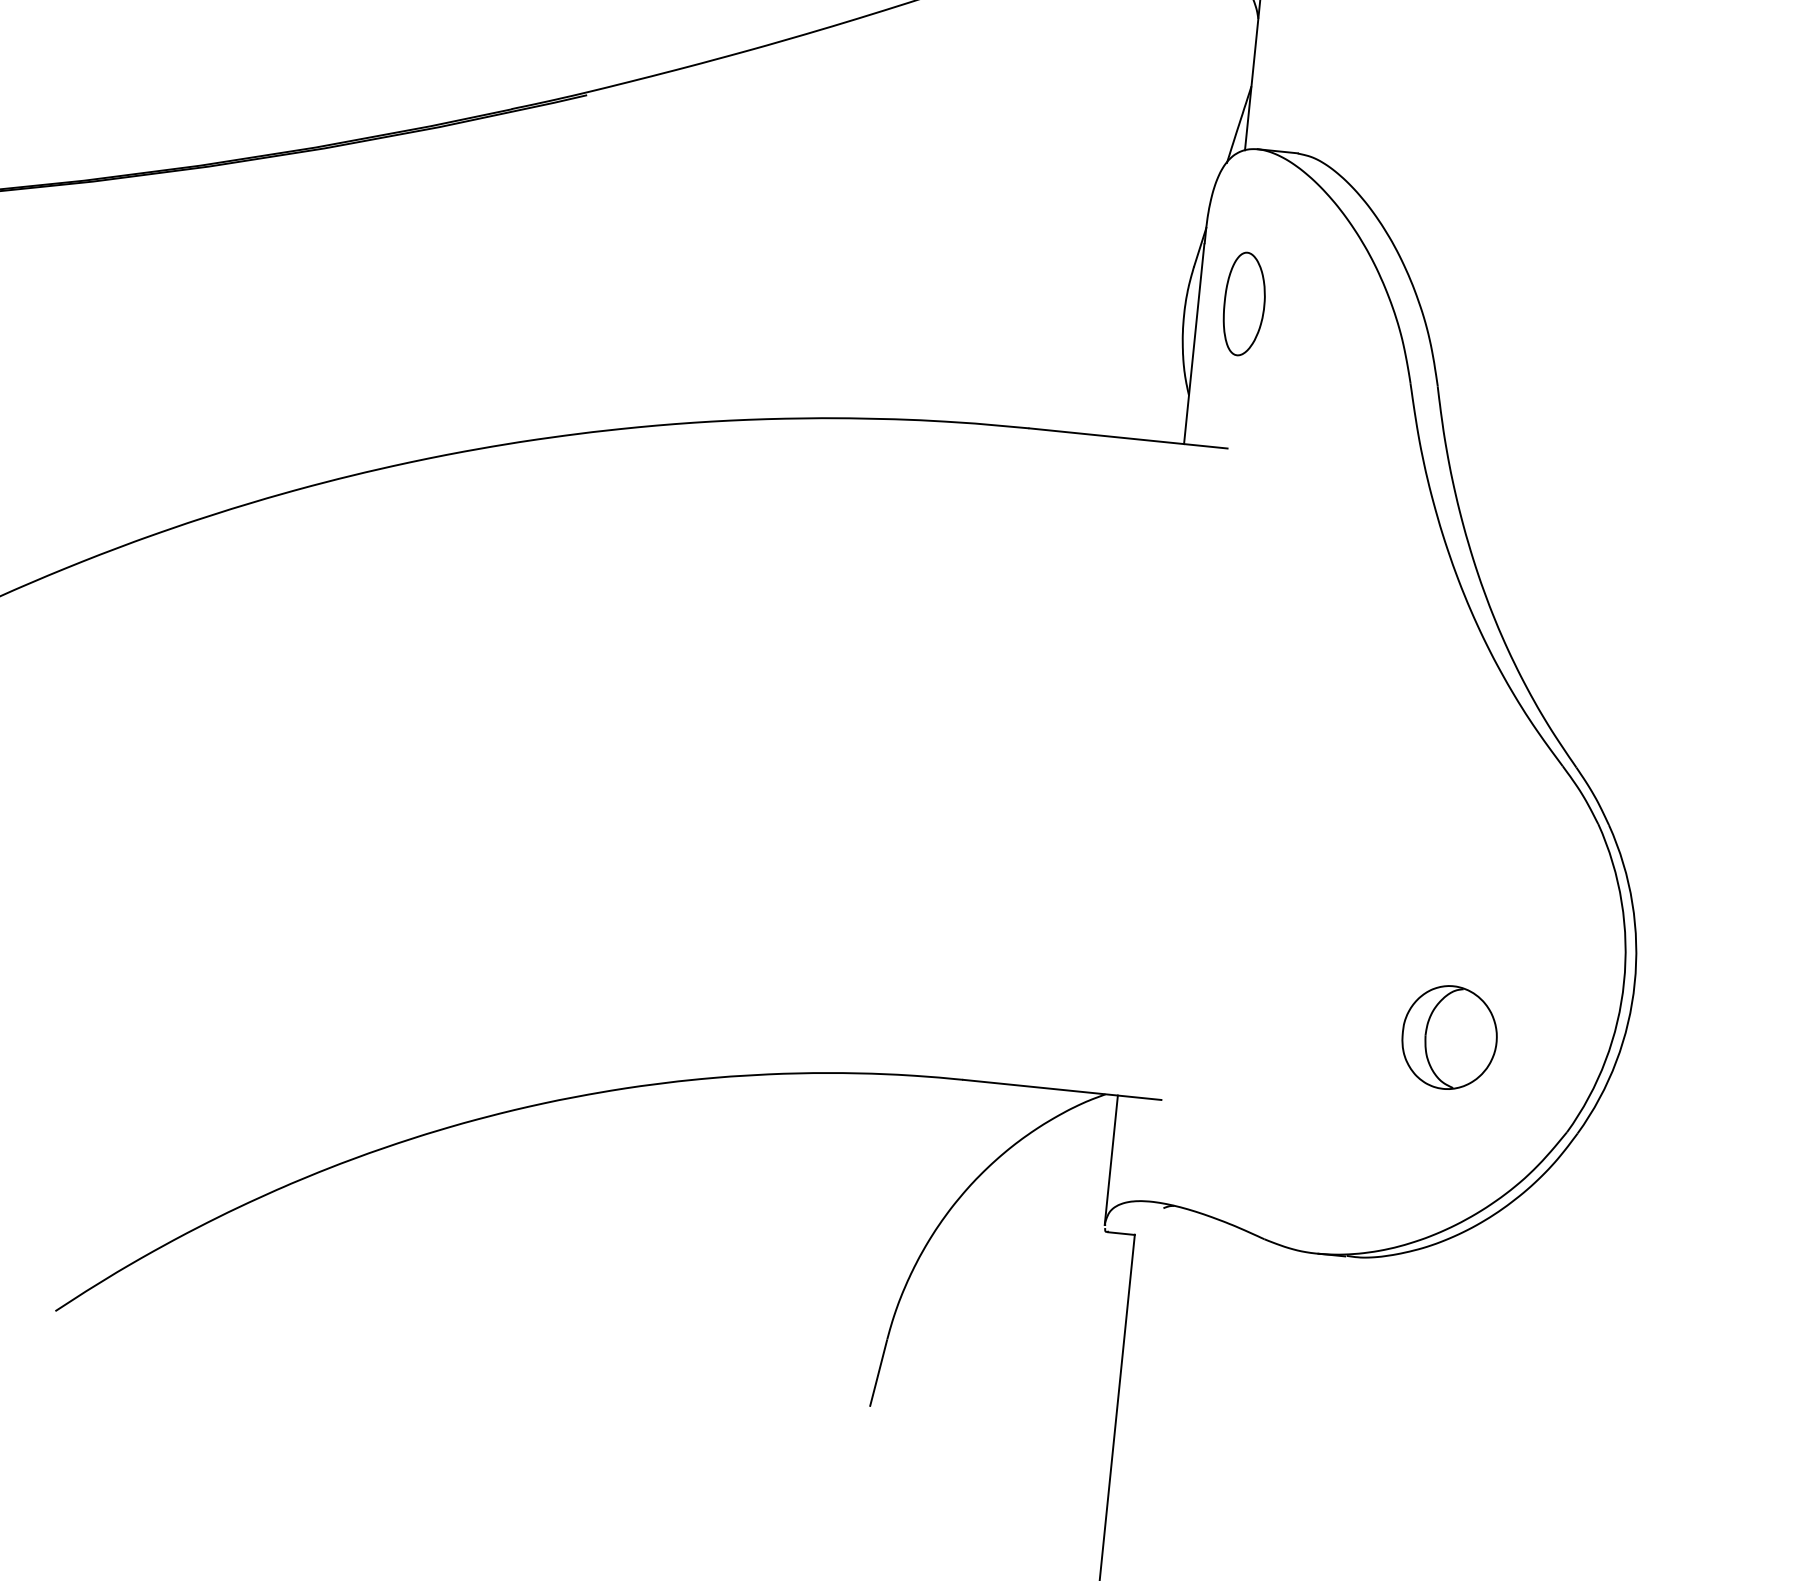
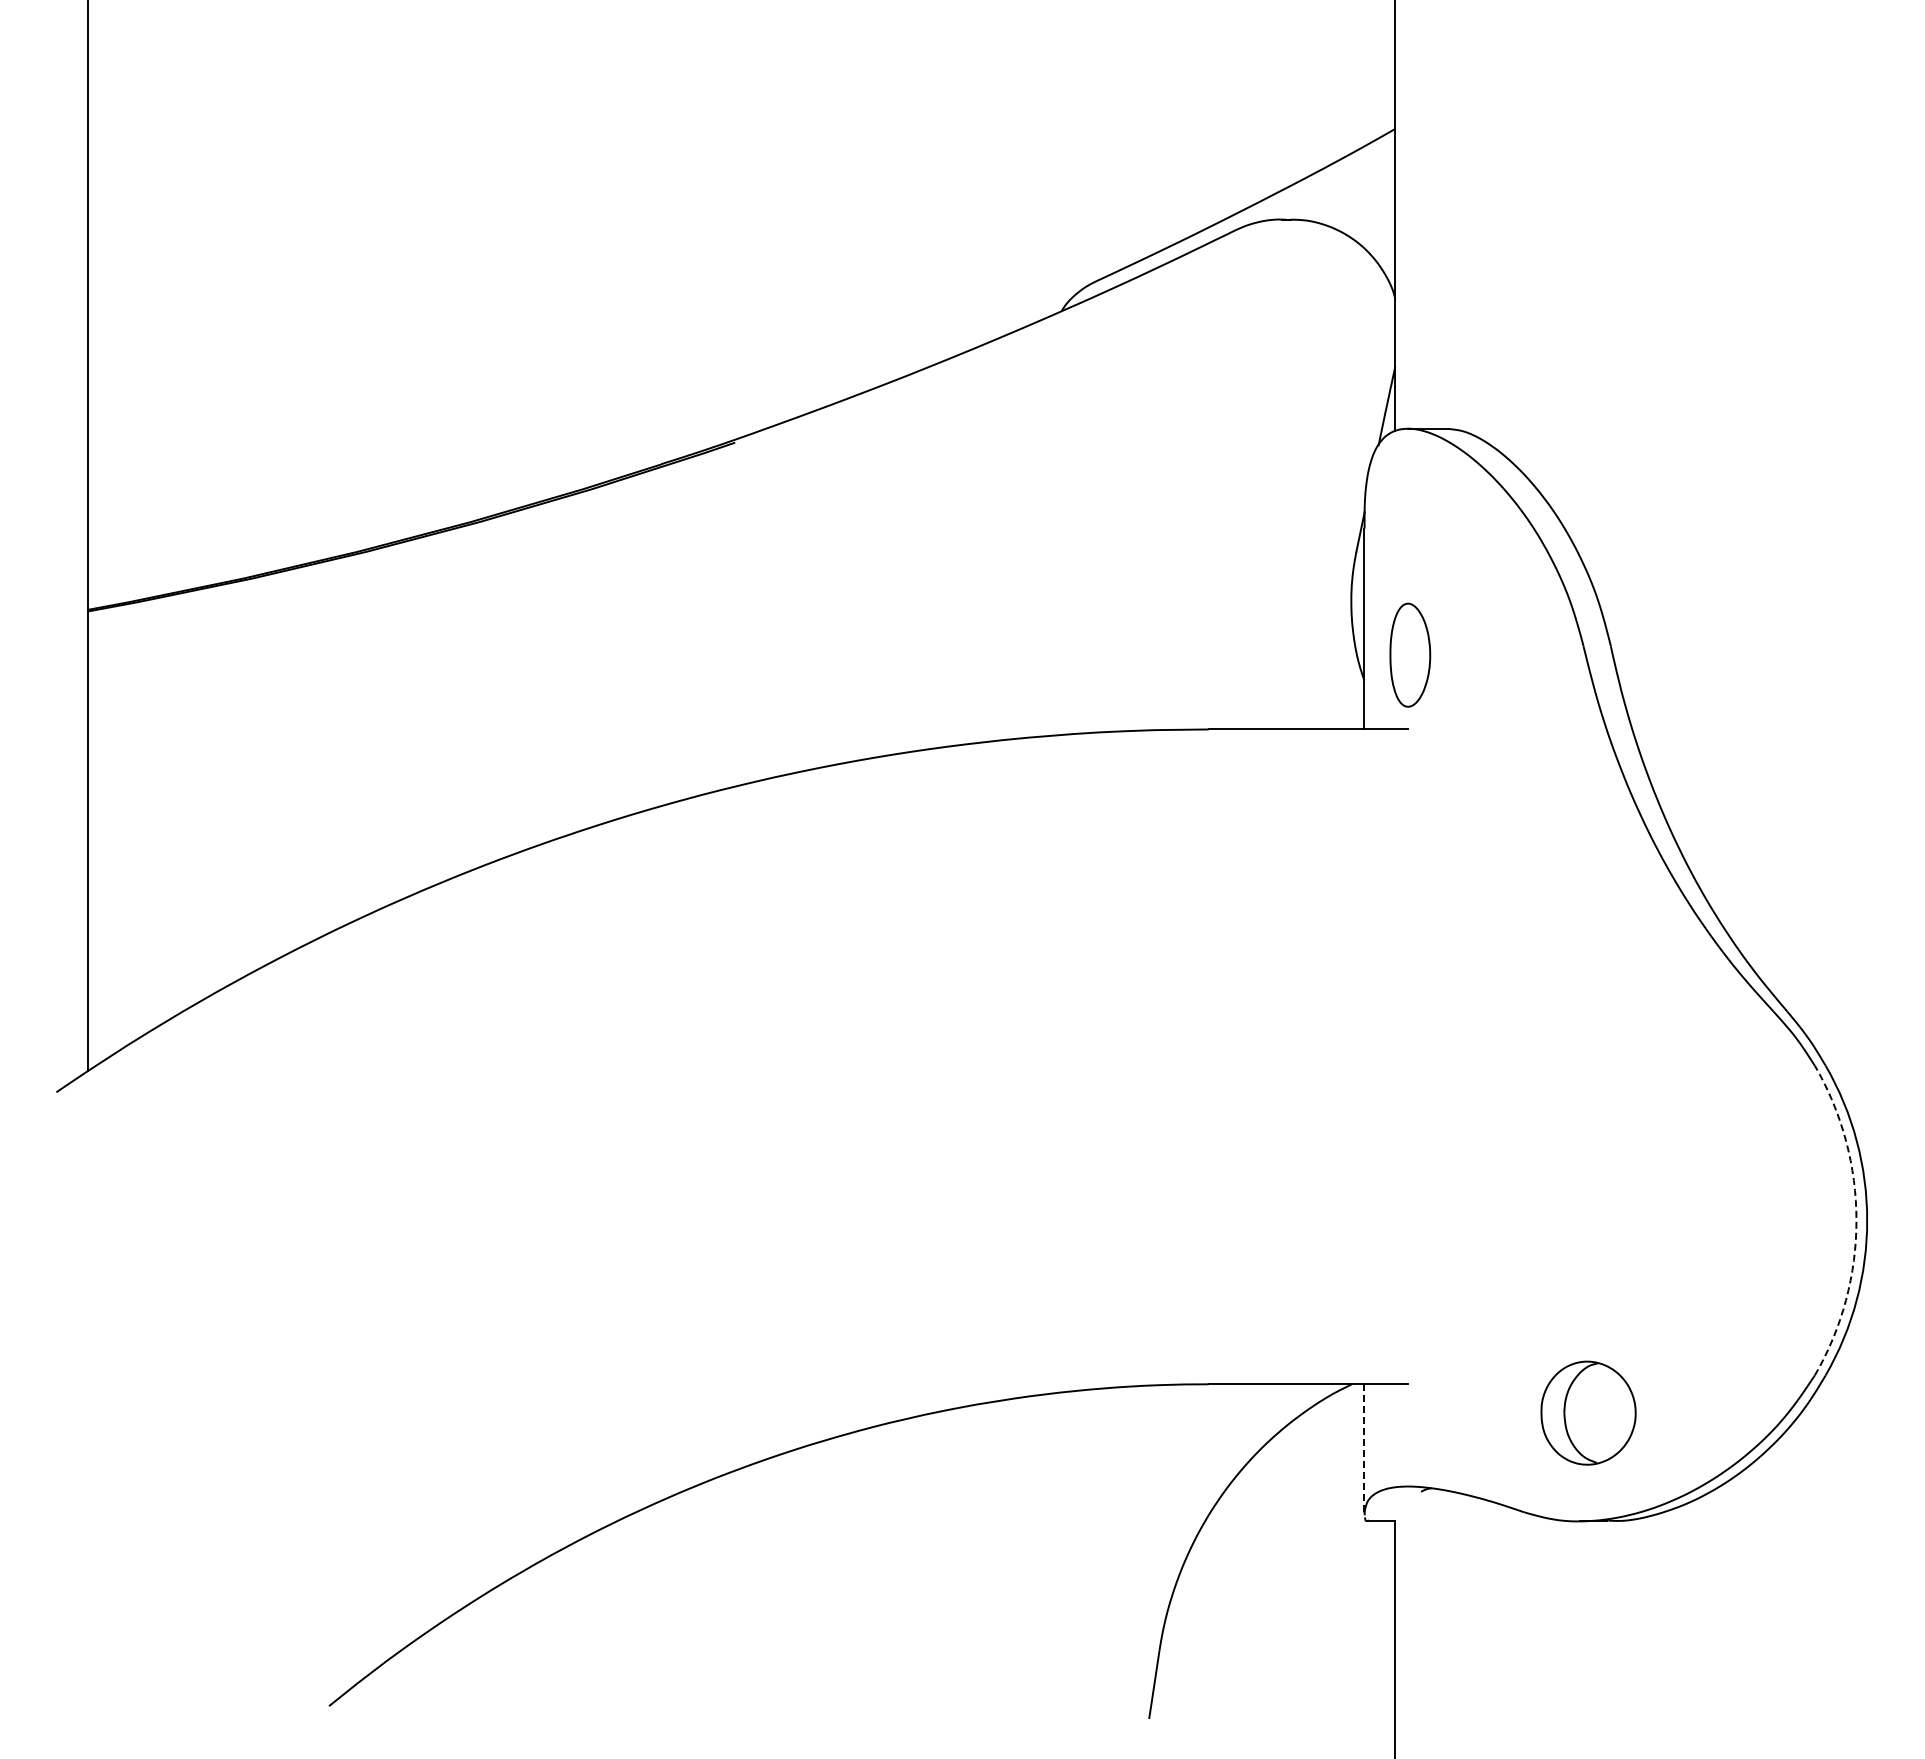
part: (1244, 303) -> (1410, 654), moved
arc: (1624, 982) -> (1856, 1220), solid -> dashed
part: (1449, 1037) -> (1588, 1412), moved
line: (1111, 1160) -> (1364, 1449), solid -> dashed

